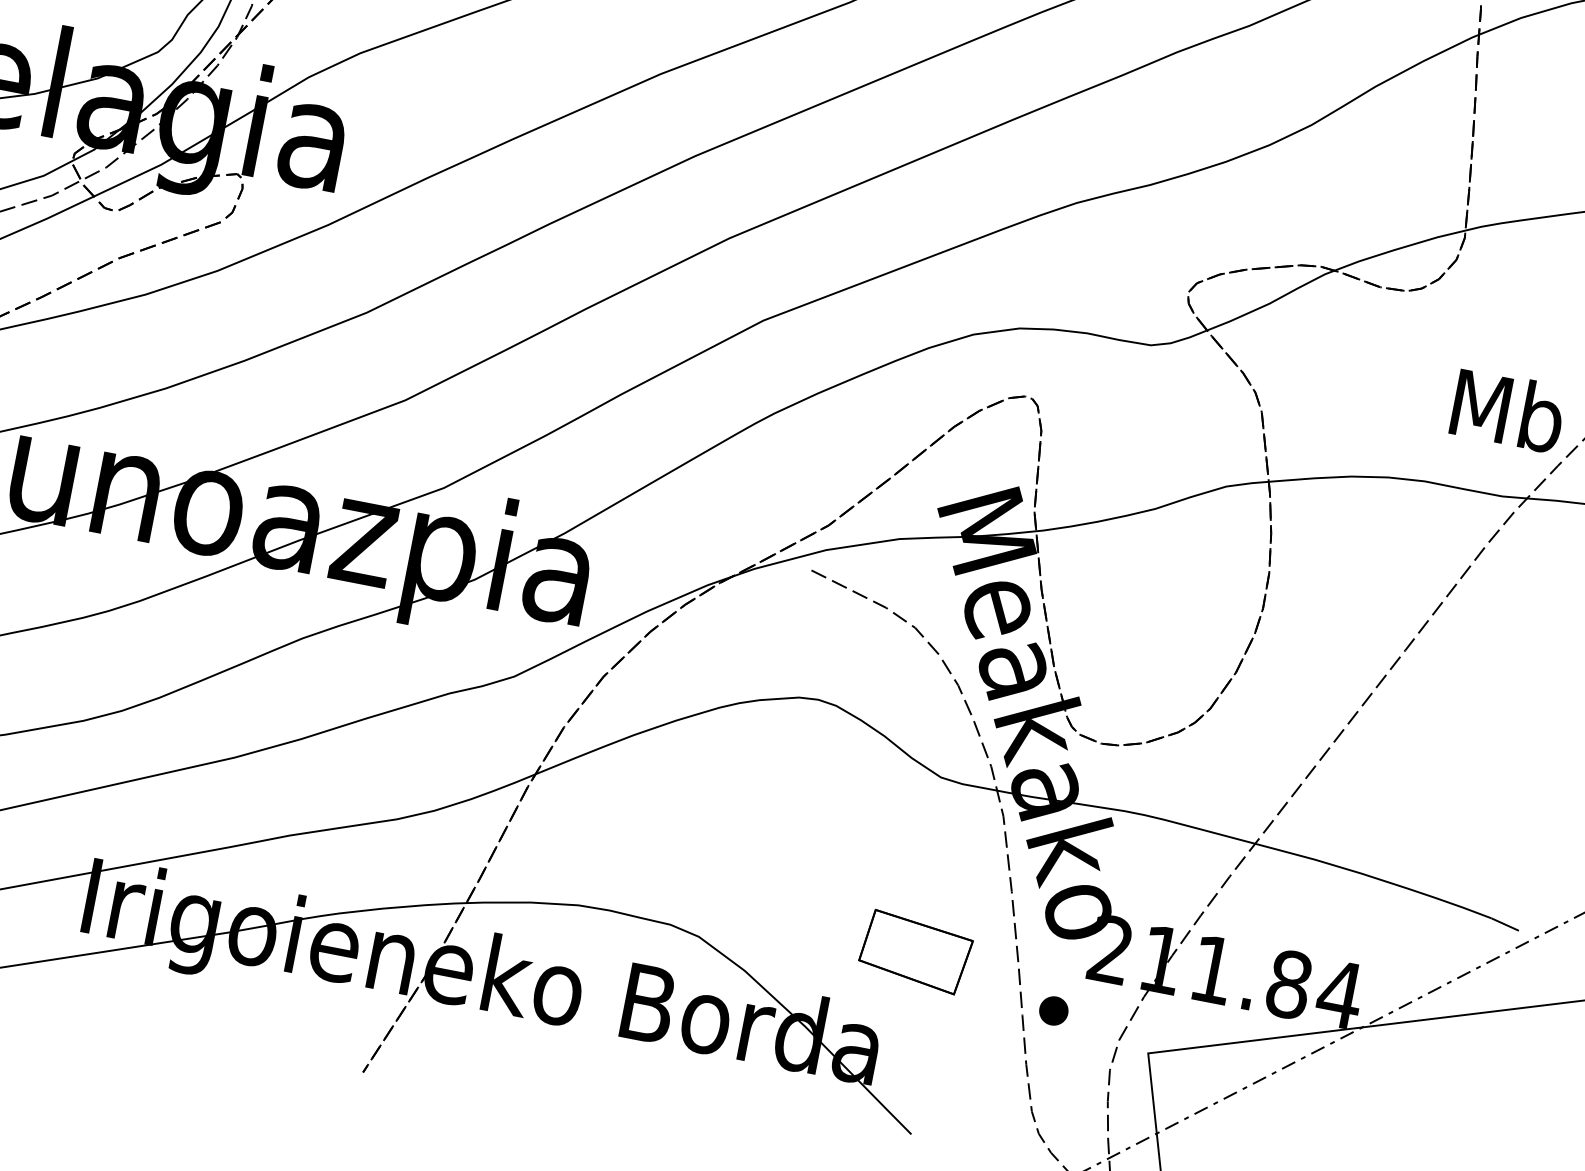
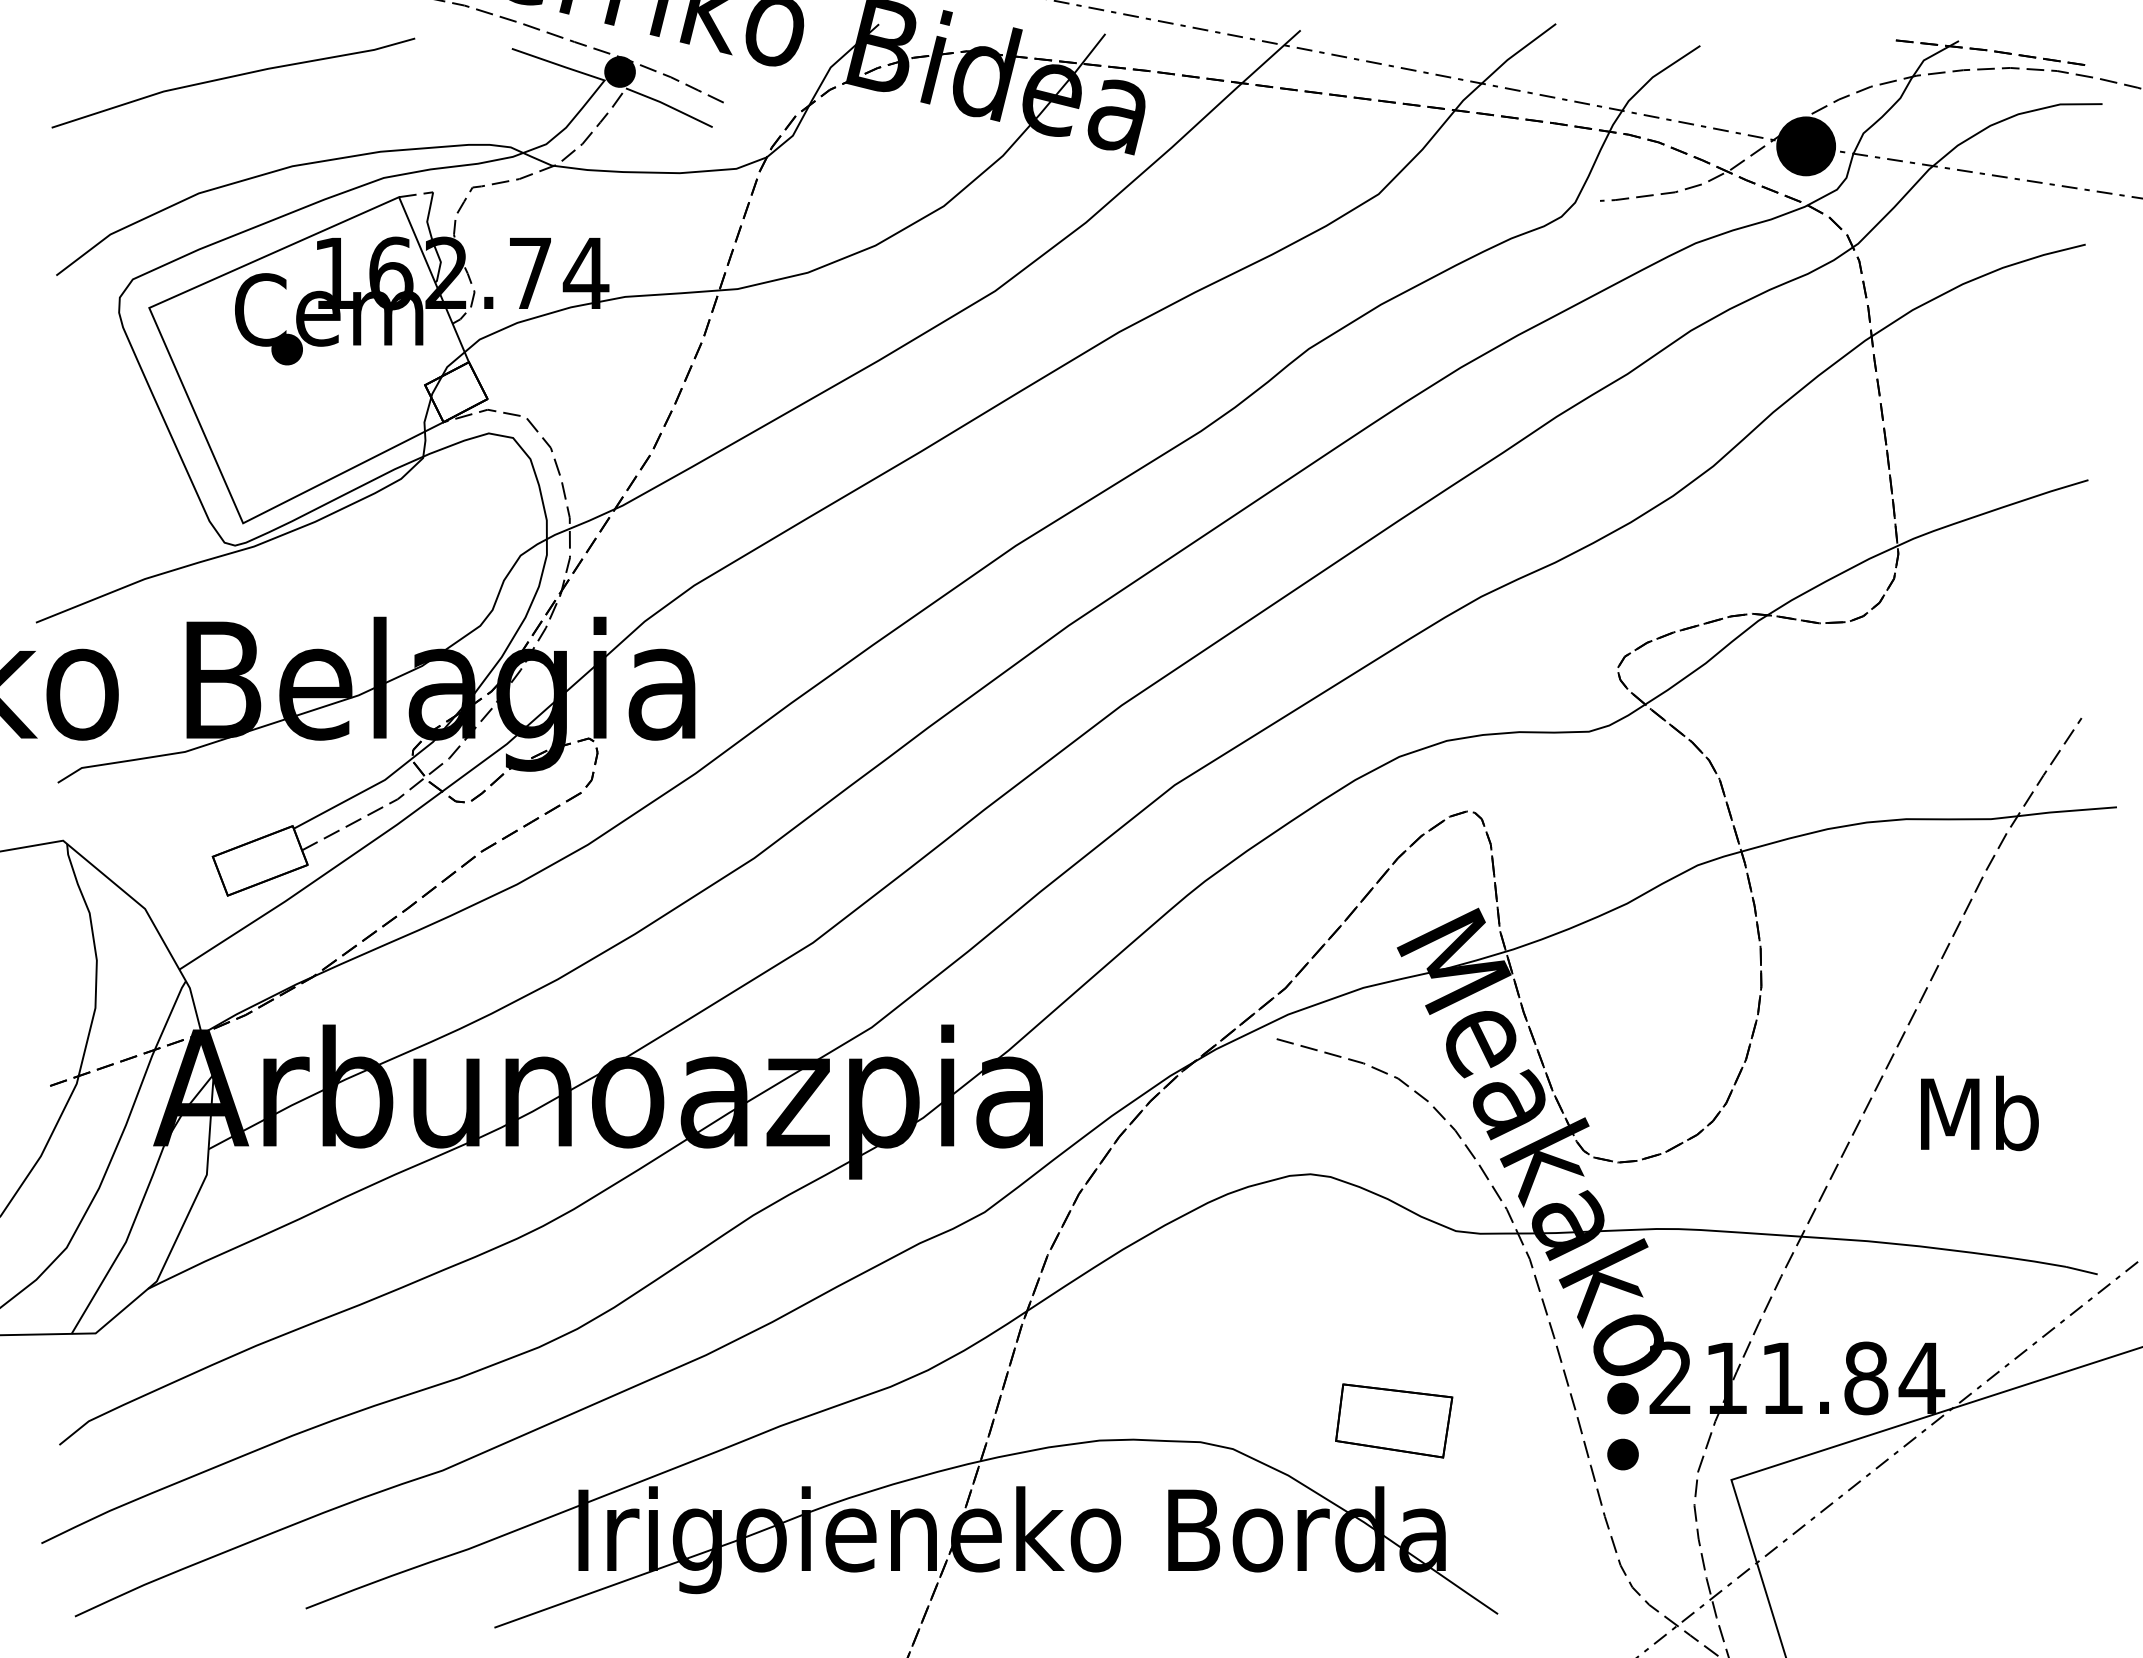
text: (1508, 410) -> (1979, 1113), moved
part: (916, 951) -> (1394, 1420), moved
part: (1063, 959) -> (1622, 1398), added

